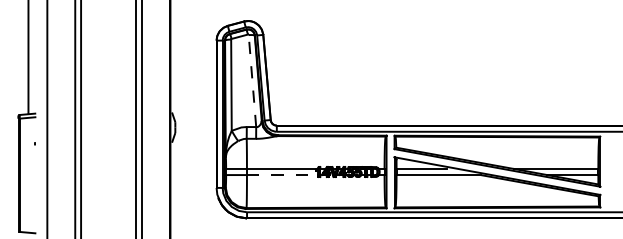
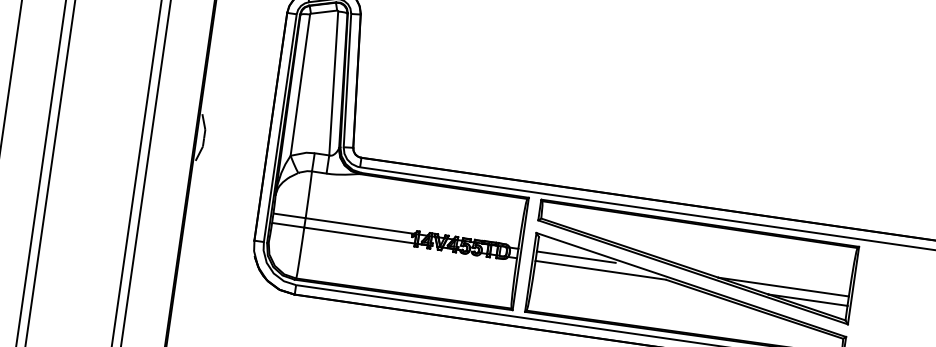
line: (252, 80) -> (333, 82), dashed -> solid
line: (282, 175) -> (359, 236), dashed -> solid

